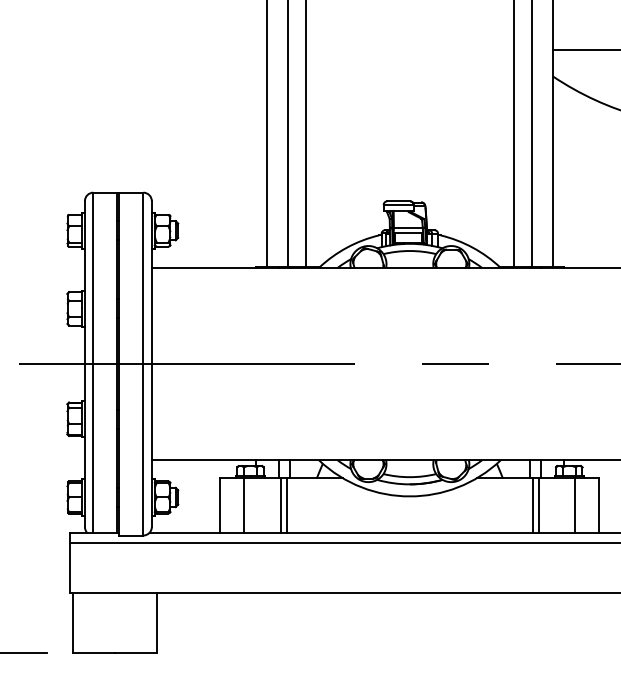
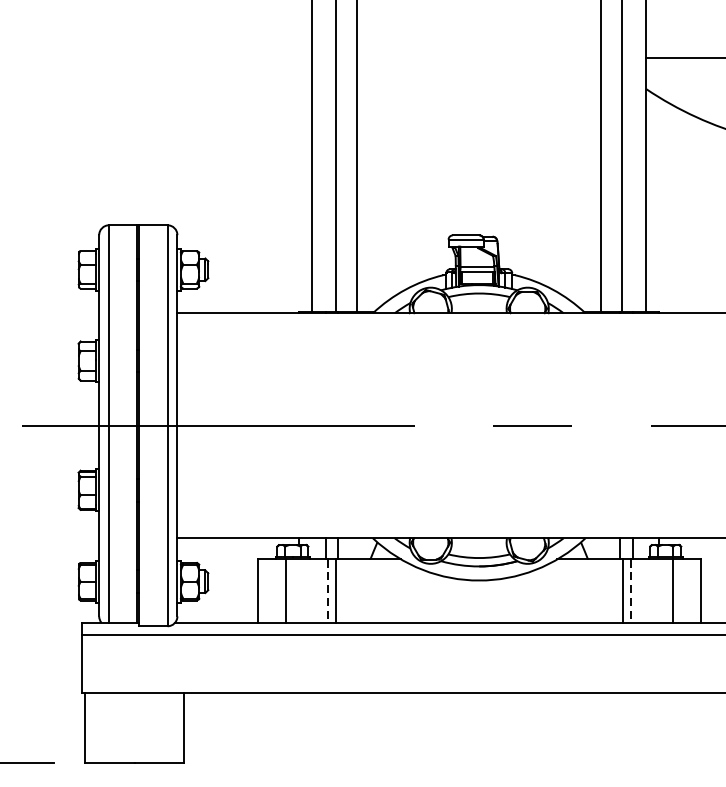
line: (280, 505) -> (327, 591), solid -> dashed
line: (539, 505) -> (630, 591), solid -> dashed

